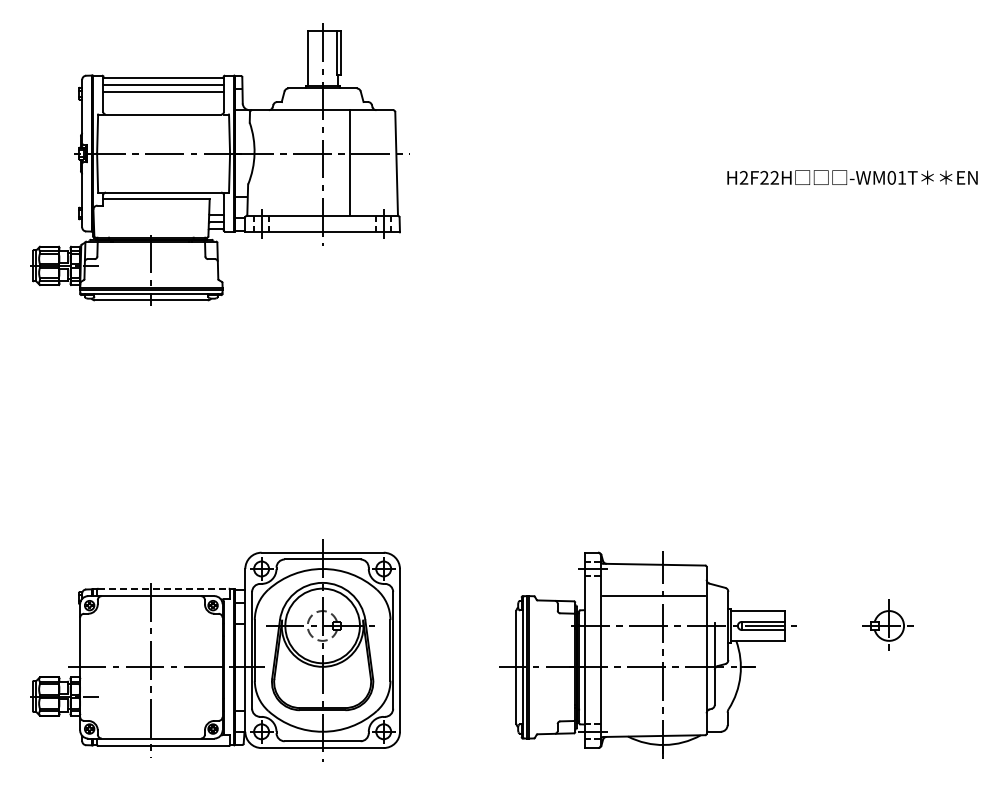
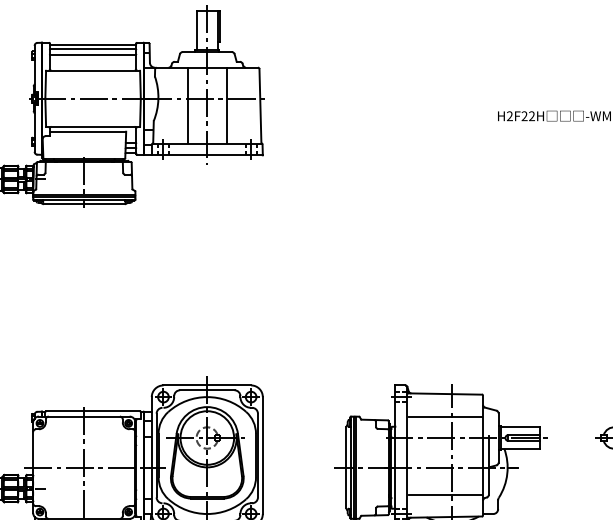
line: (295, 162) -> (187, 105), added
line: (164, 588) -> (93, 411), dashed -> solid
line: (653, 704) -> (444, 494), added

